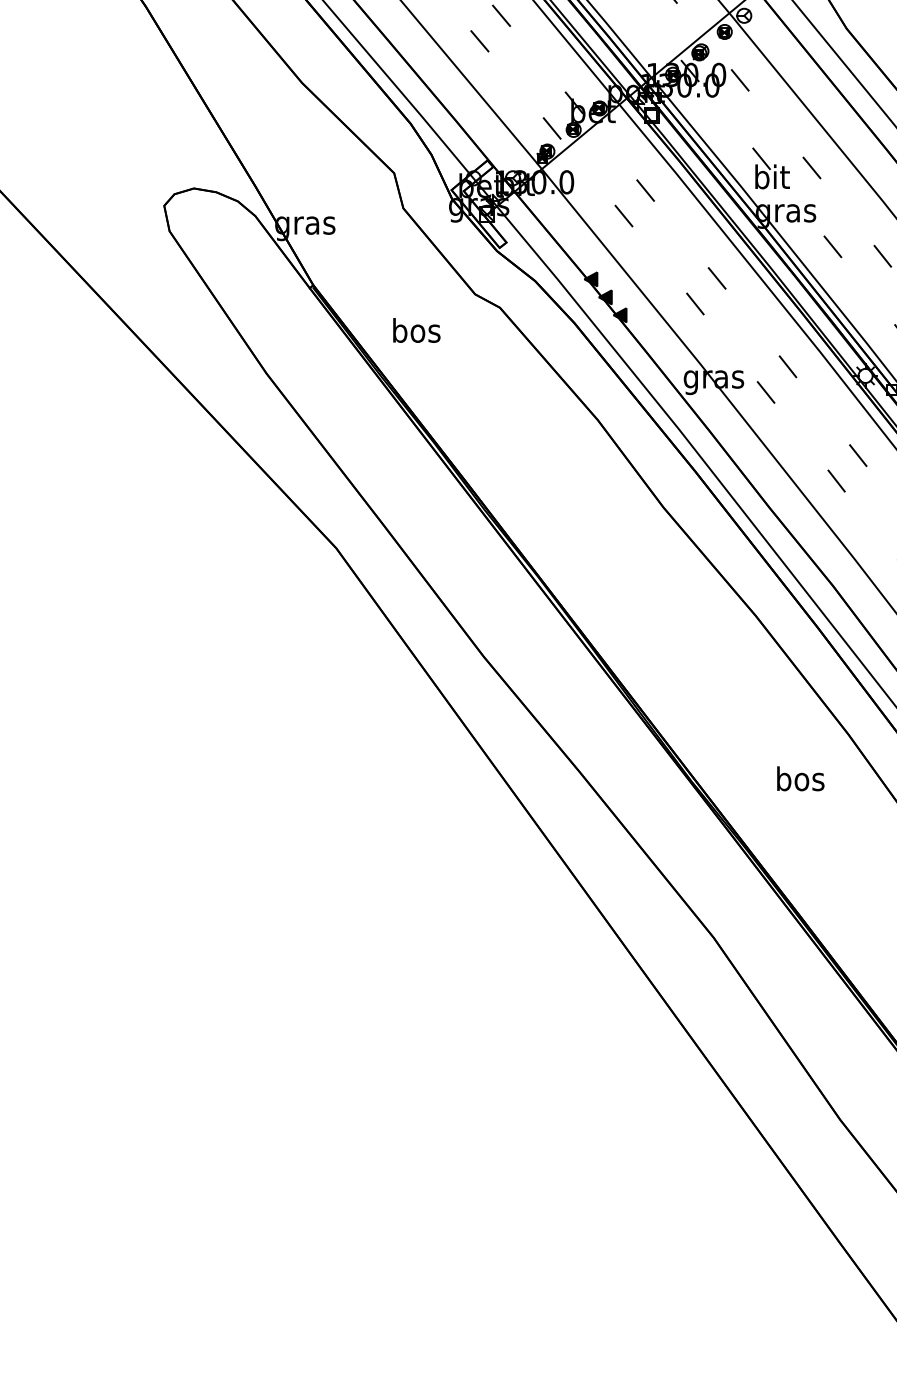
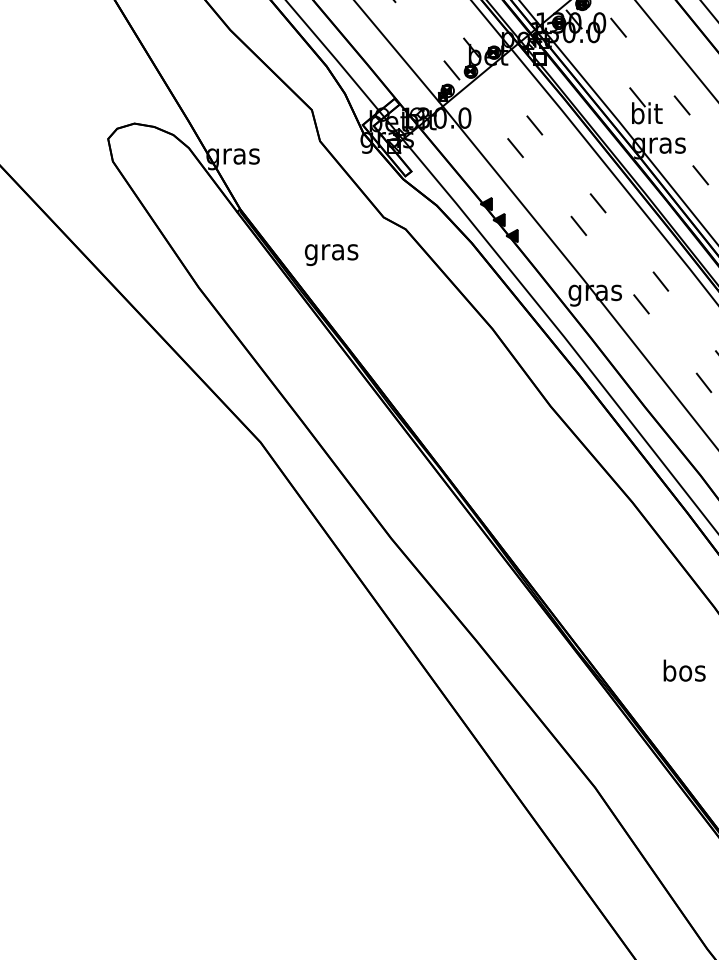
text: (416, 333) -> (331, 252), bos -> gras
text: (800, 778) -> (684, 670), moved

